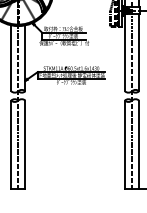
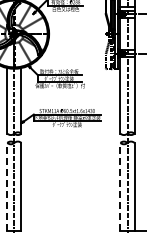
line: (11, 144) -> (7, 186), solid -> dashed
line: (124, 144) -> (120, 186), solid -> dashed

